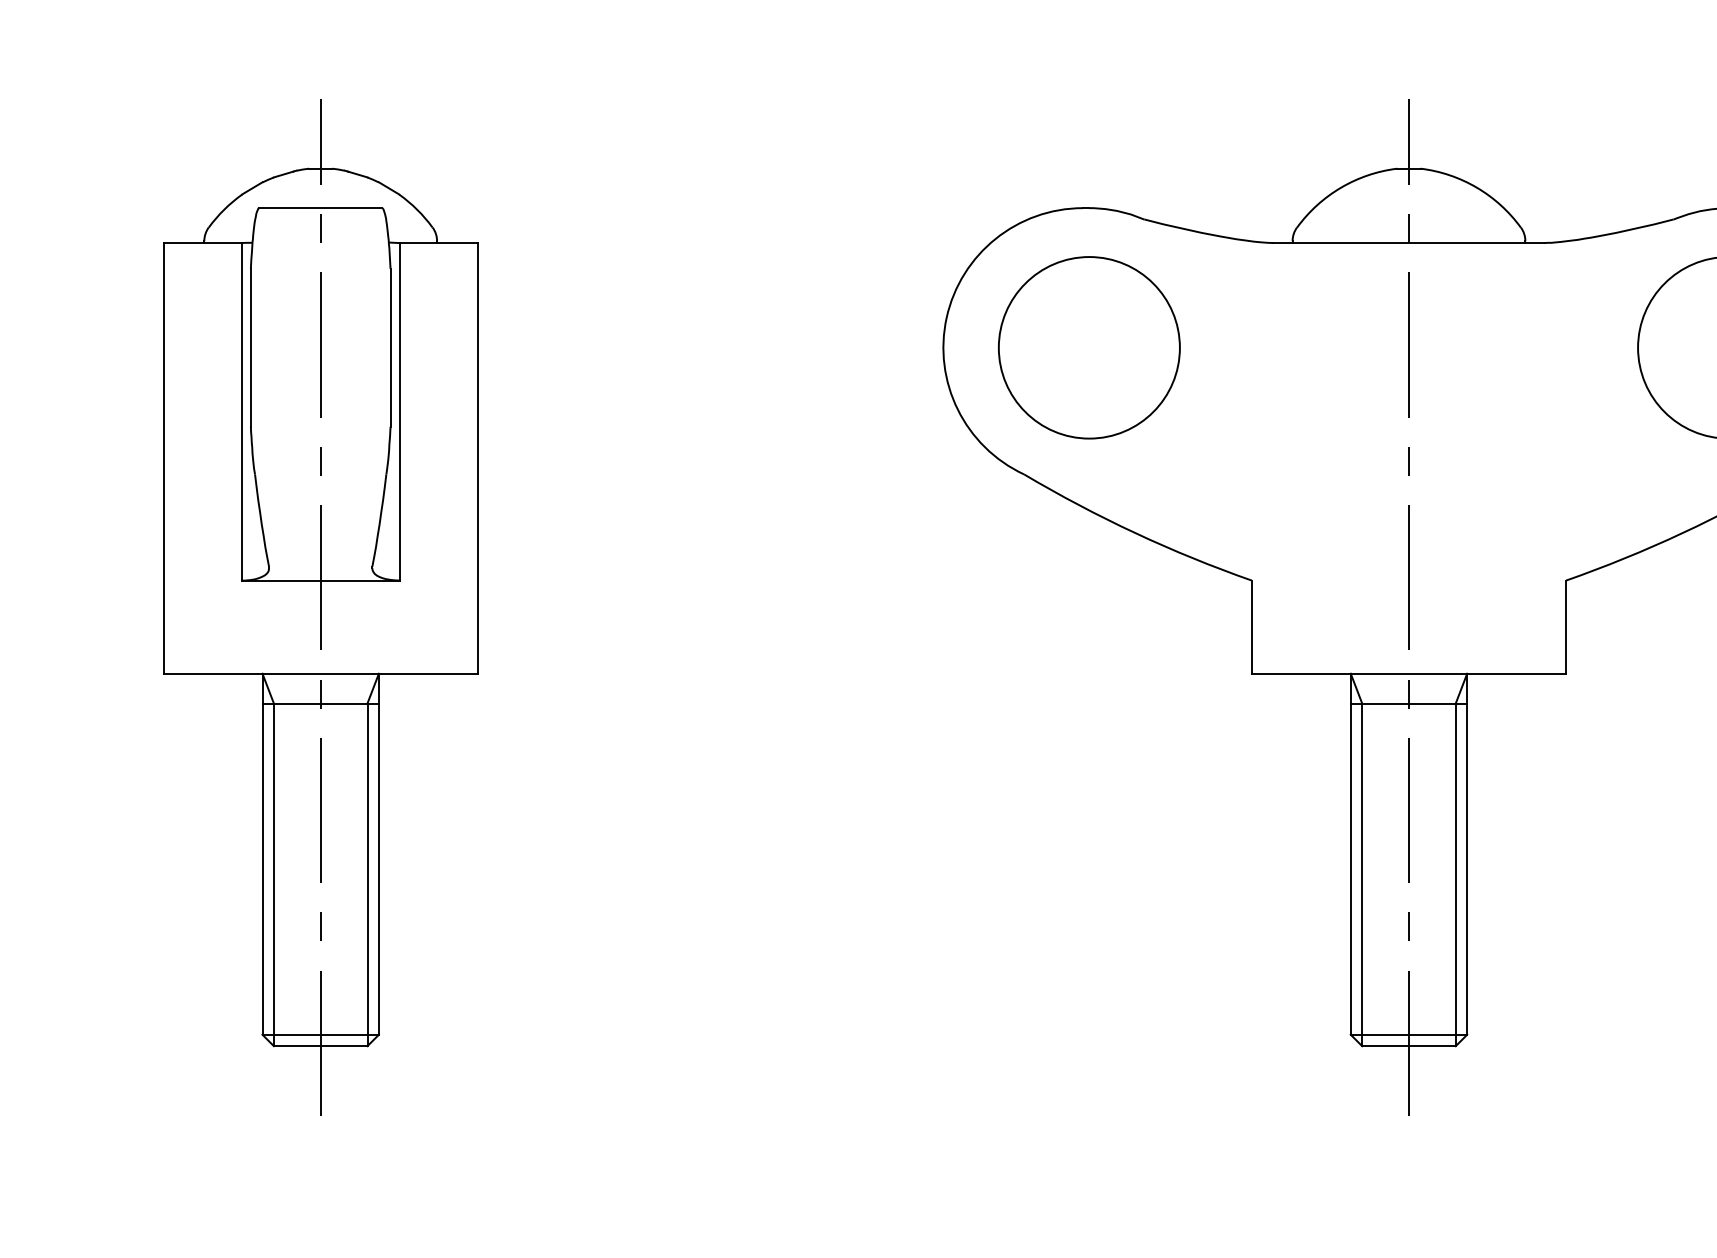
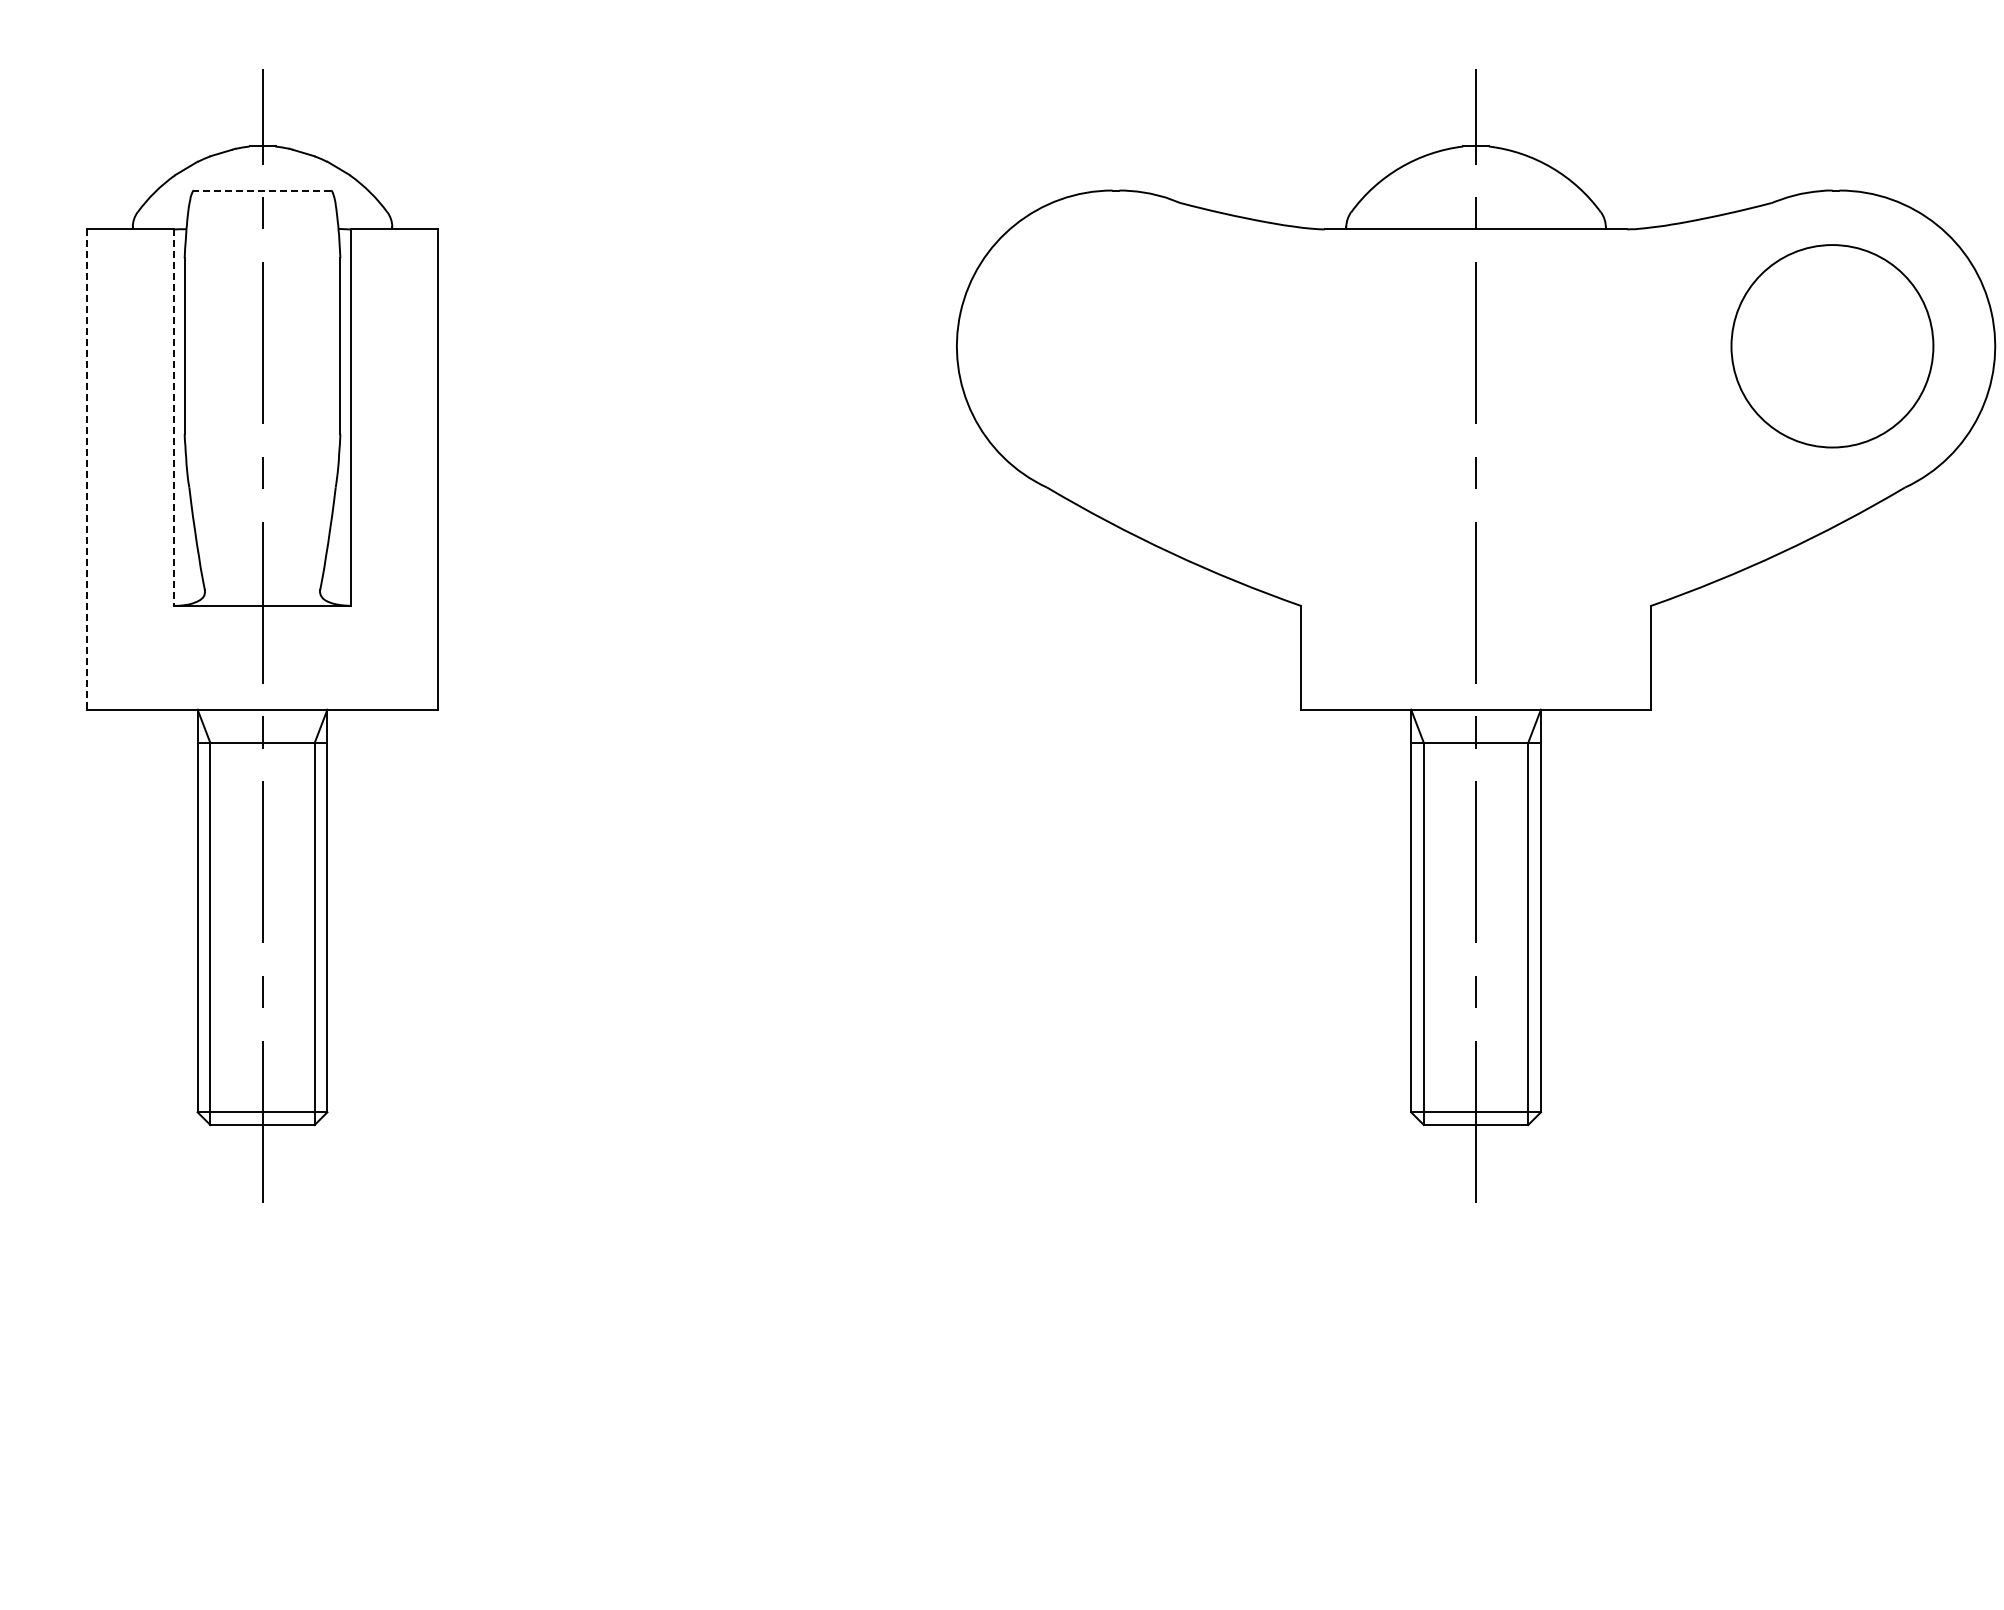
line: (320, 208) -> (262, 190), solid -> dashed
part: (1089, 348) -> (1119, 346), removed
line: (241, 412) -> (174, 418), solid -> dashed
line: (163, 459) -> (87, 470), solid -> dashed

